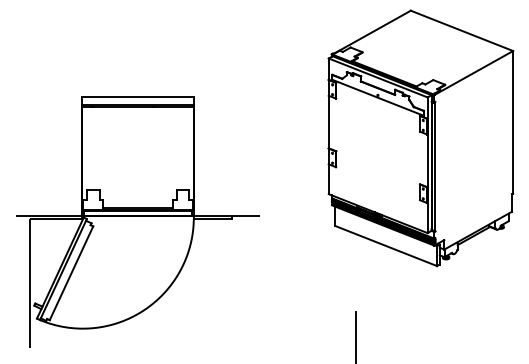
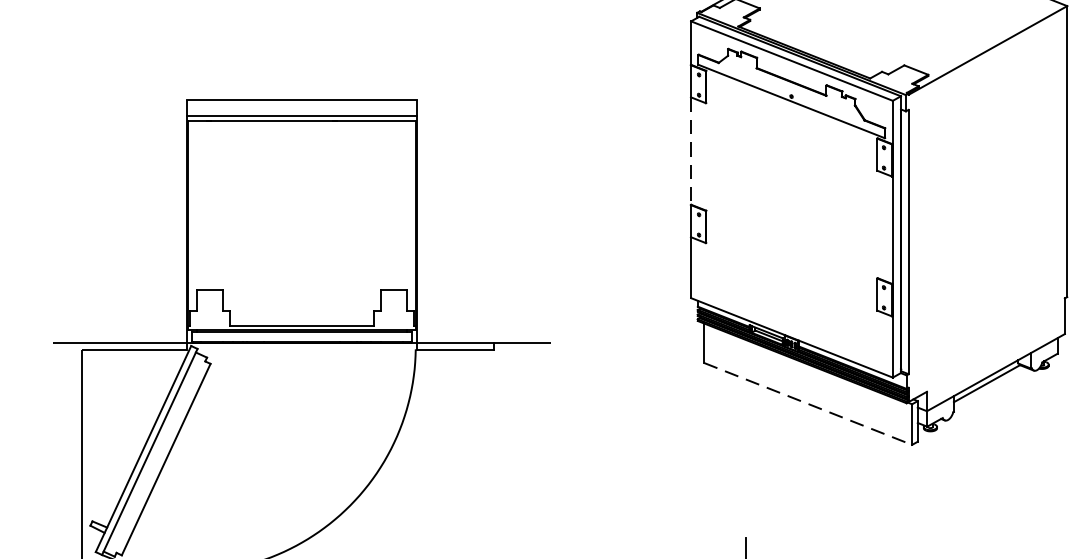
line: (328, 122) -> (690, 151), solid -> dashed
line: (386, 246) -> (808, 404), solid -> dashed

